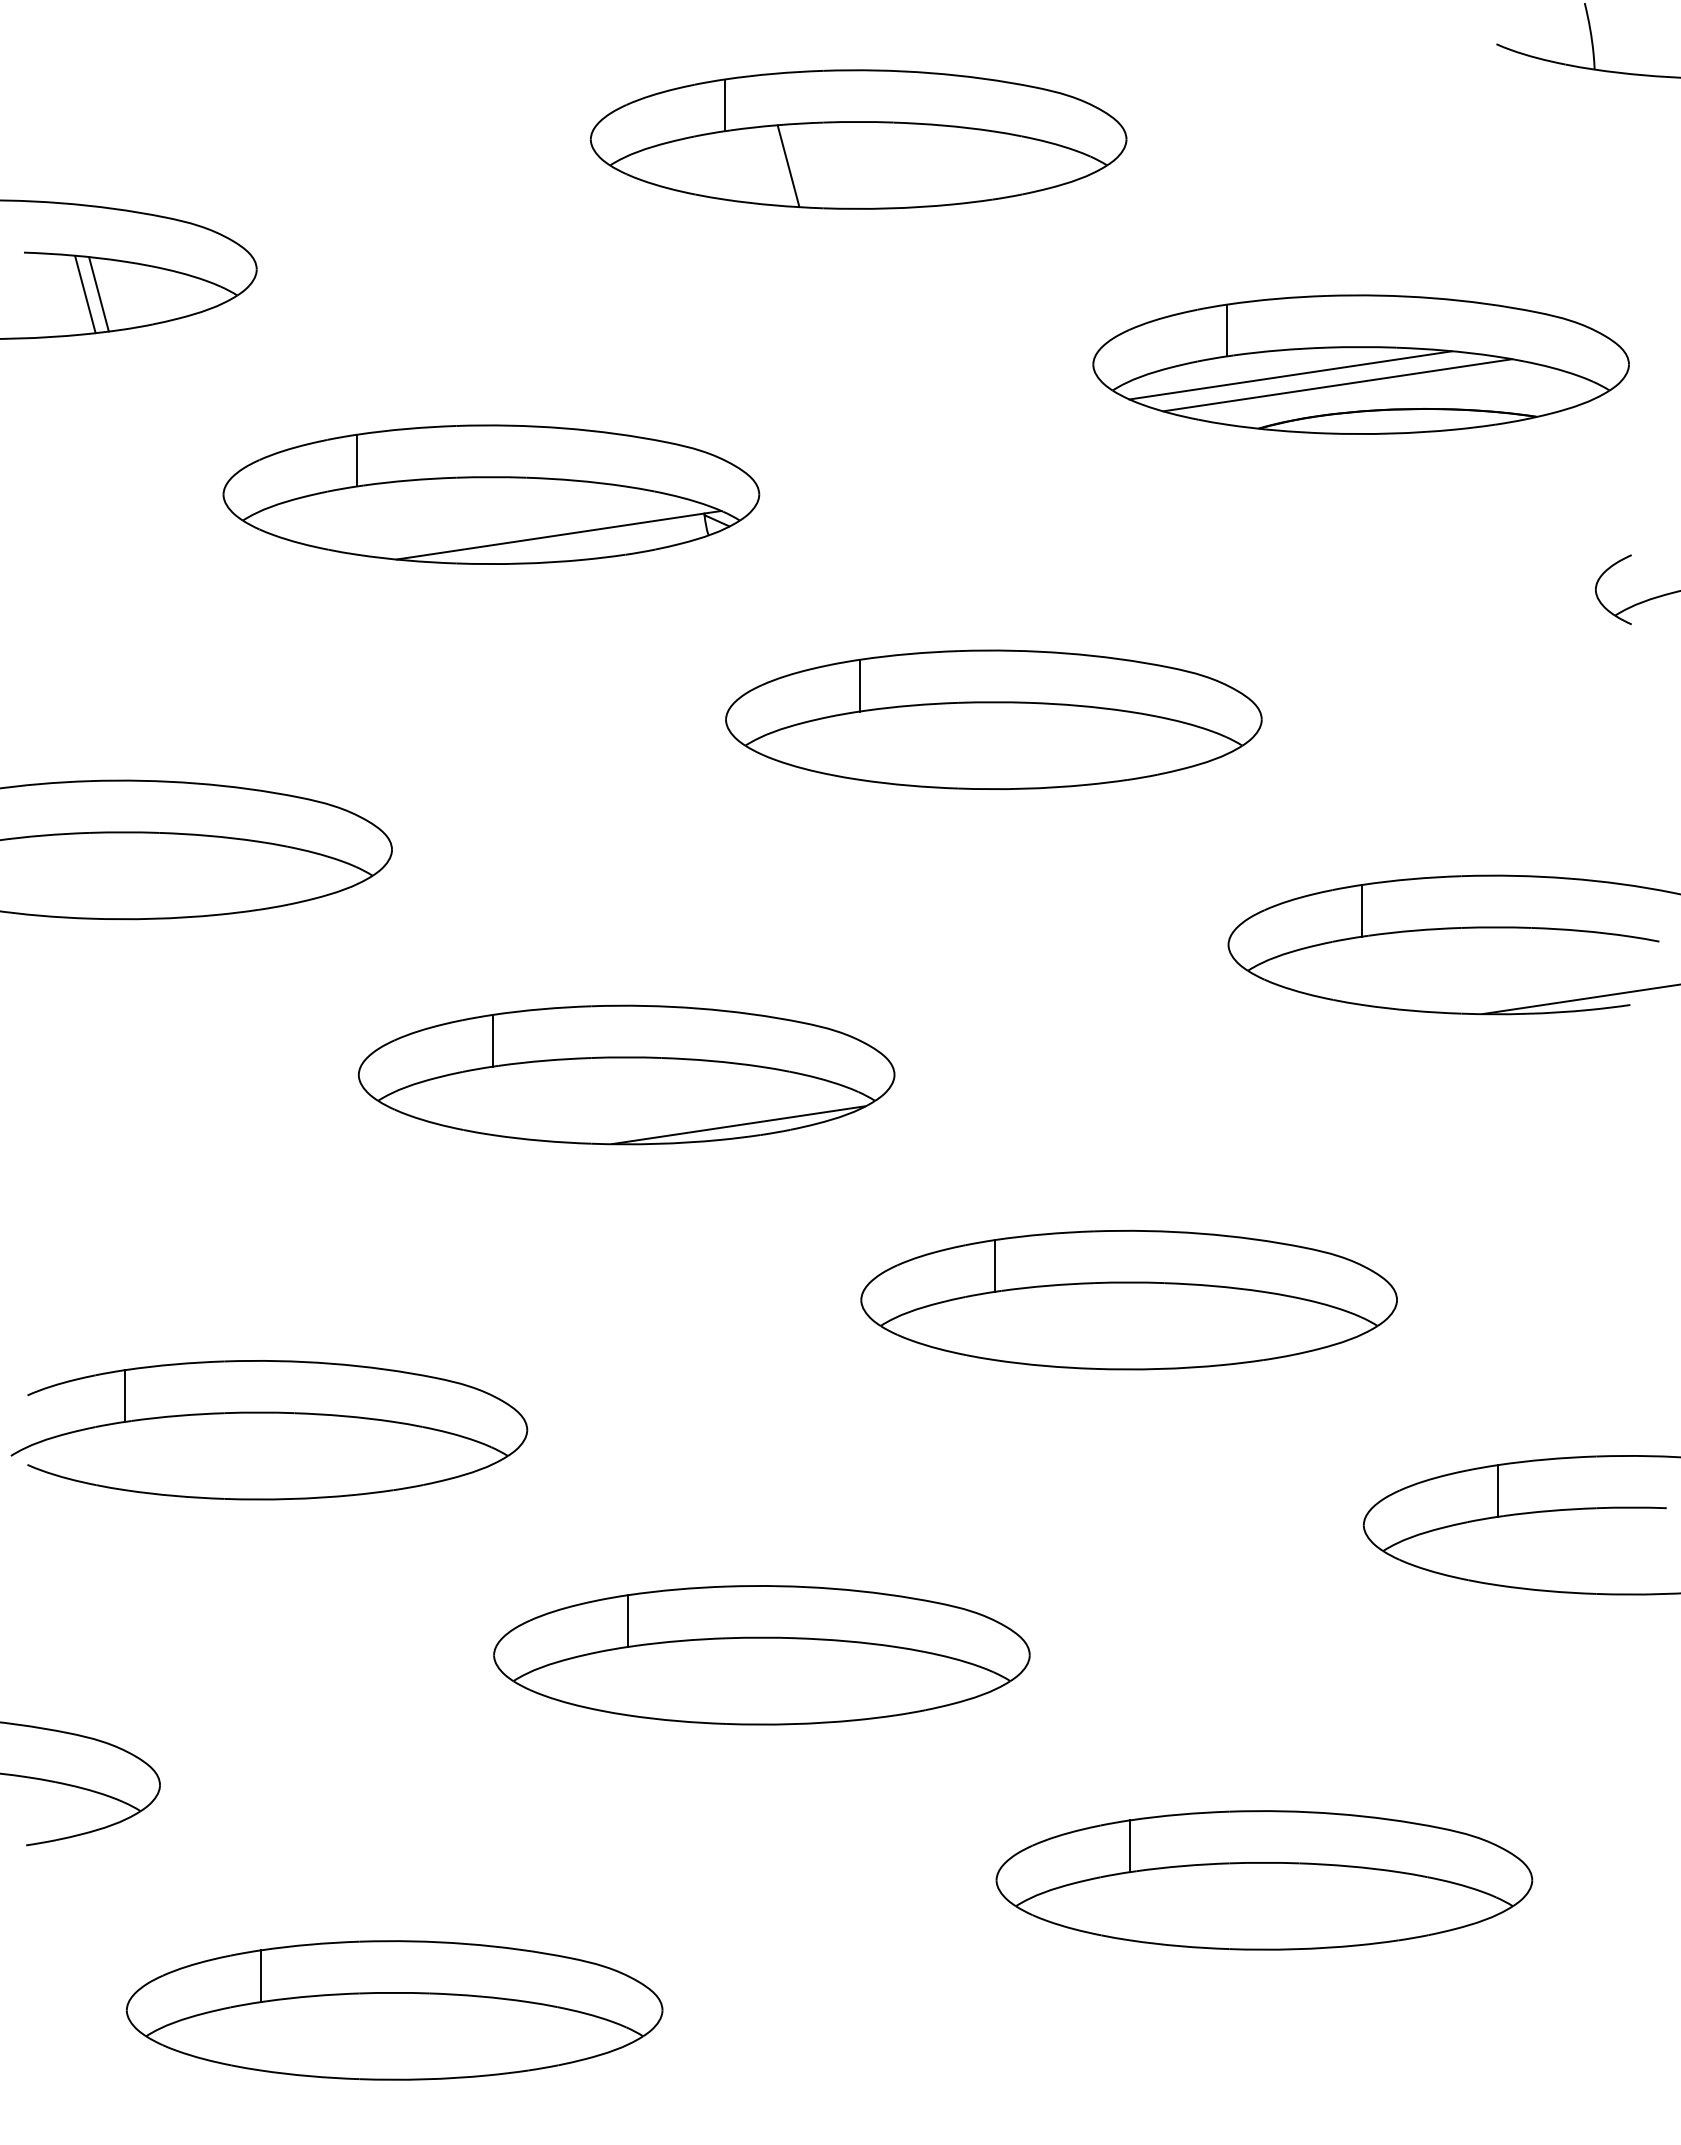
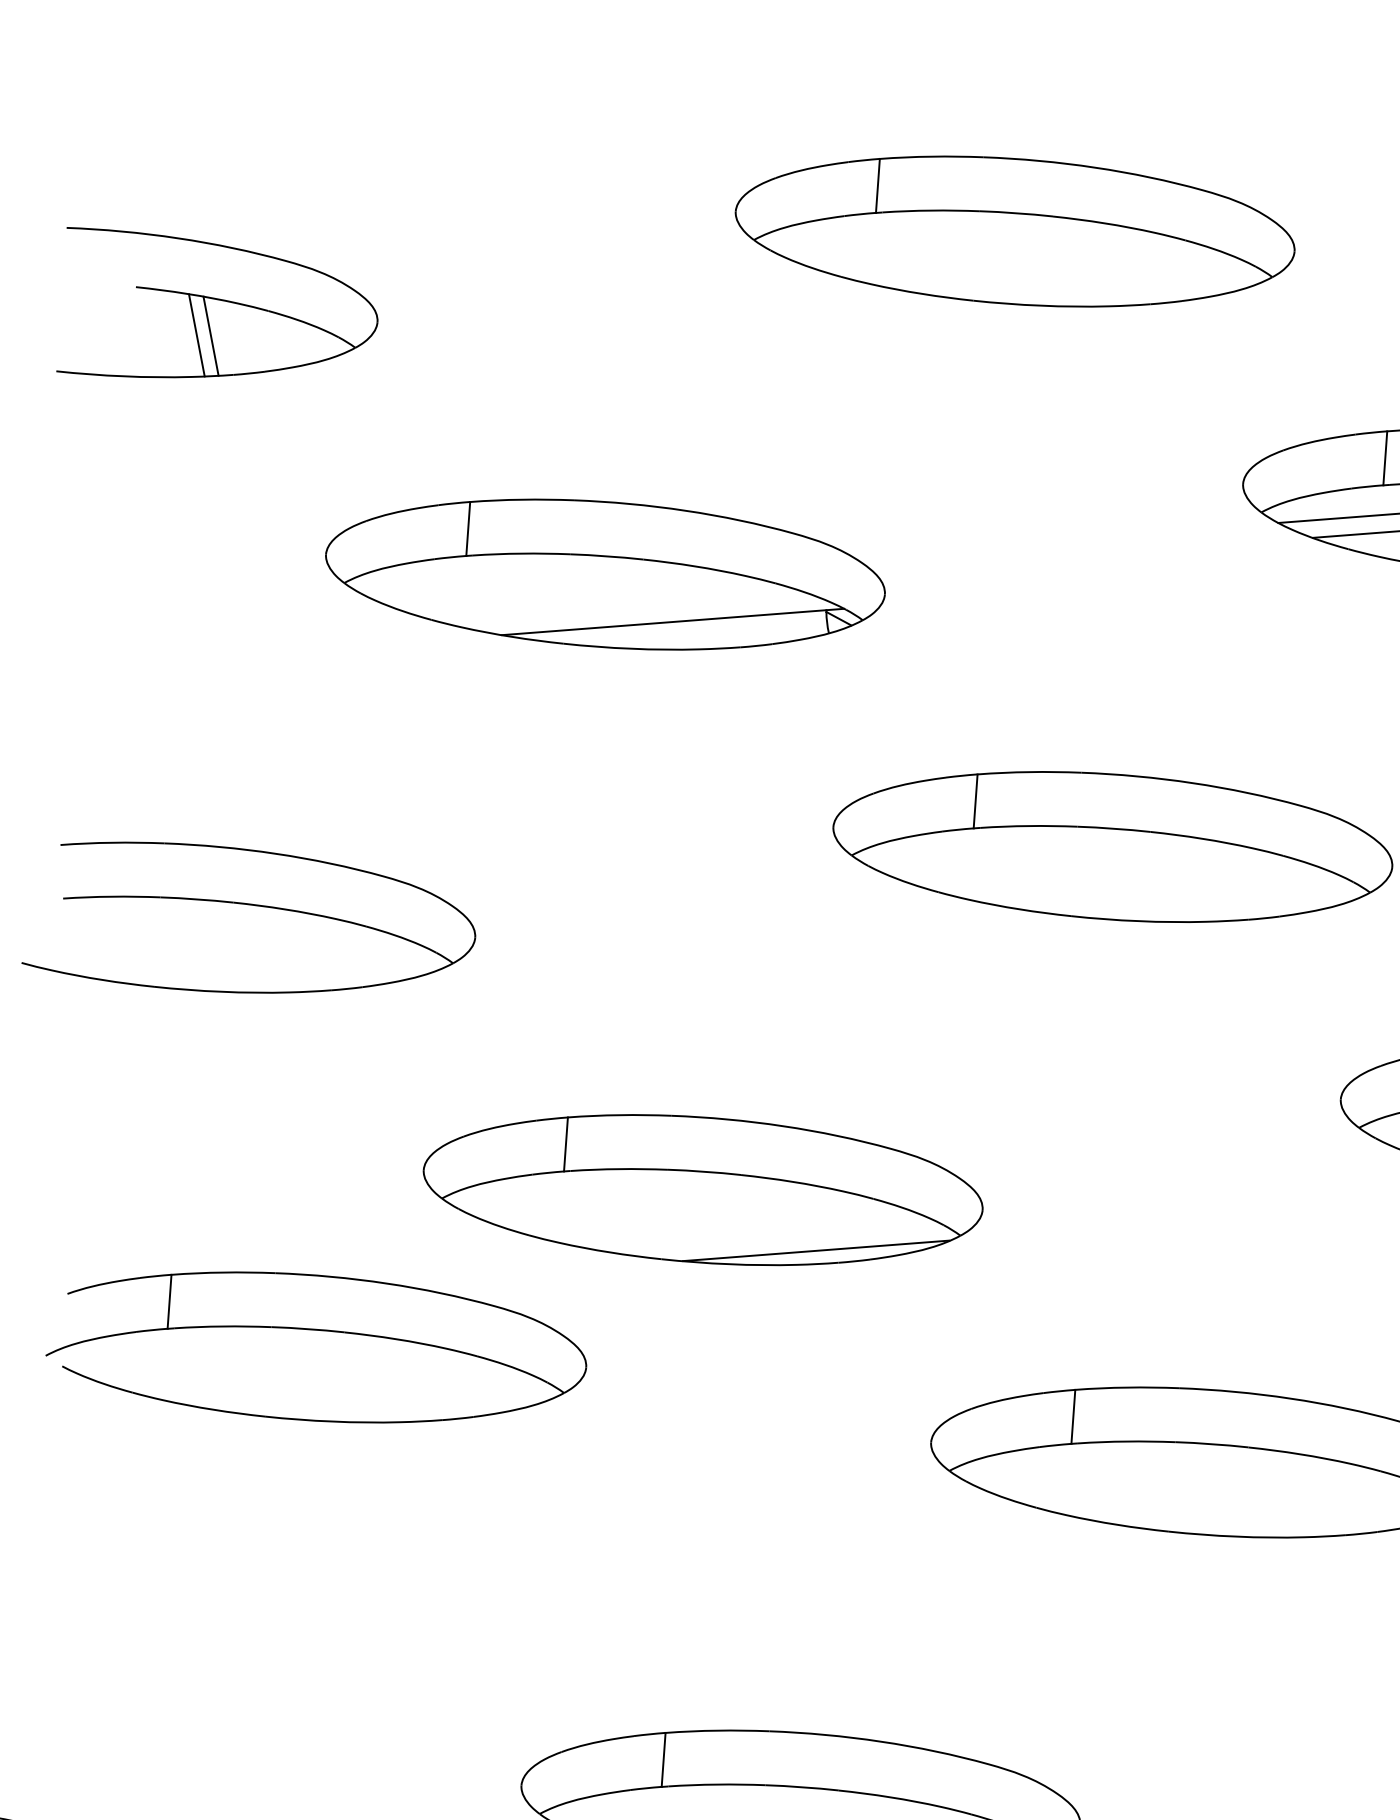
line: (788, 166) -> (939, 254), removed
part: (269, 1413) -> (318, 1330), moved

